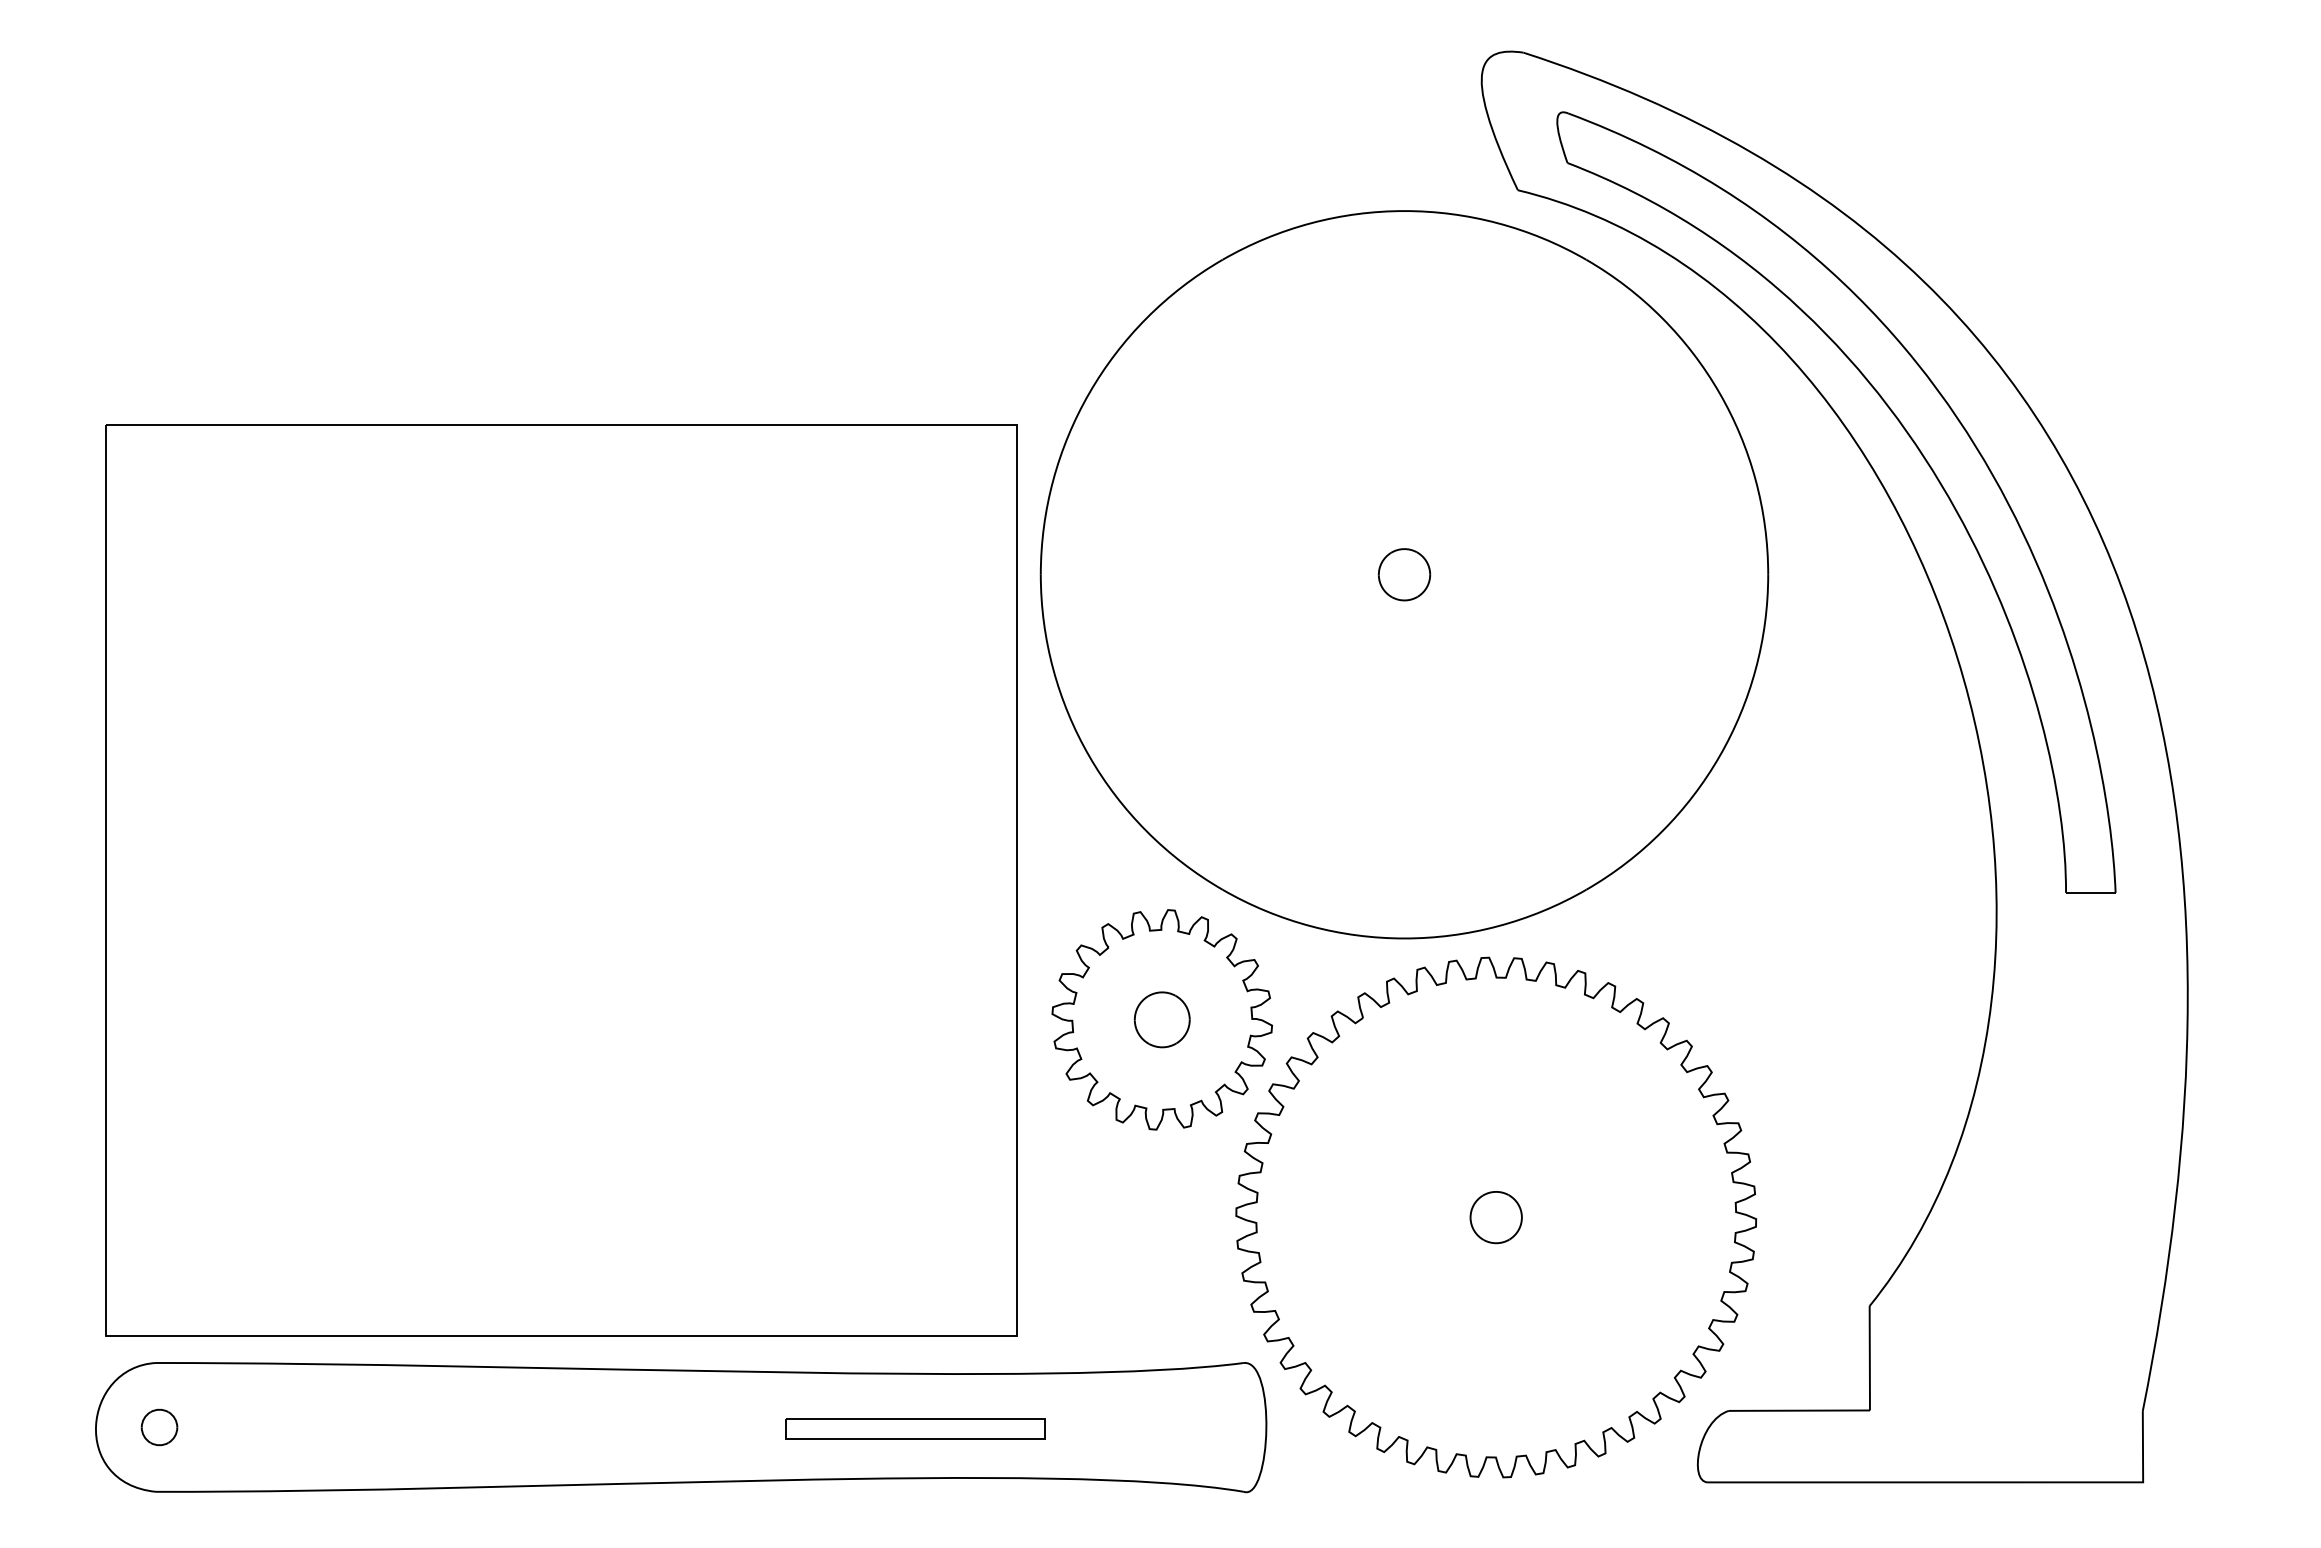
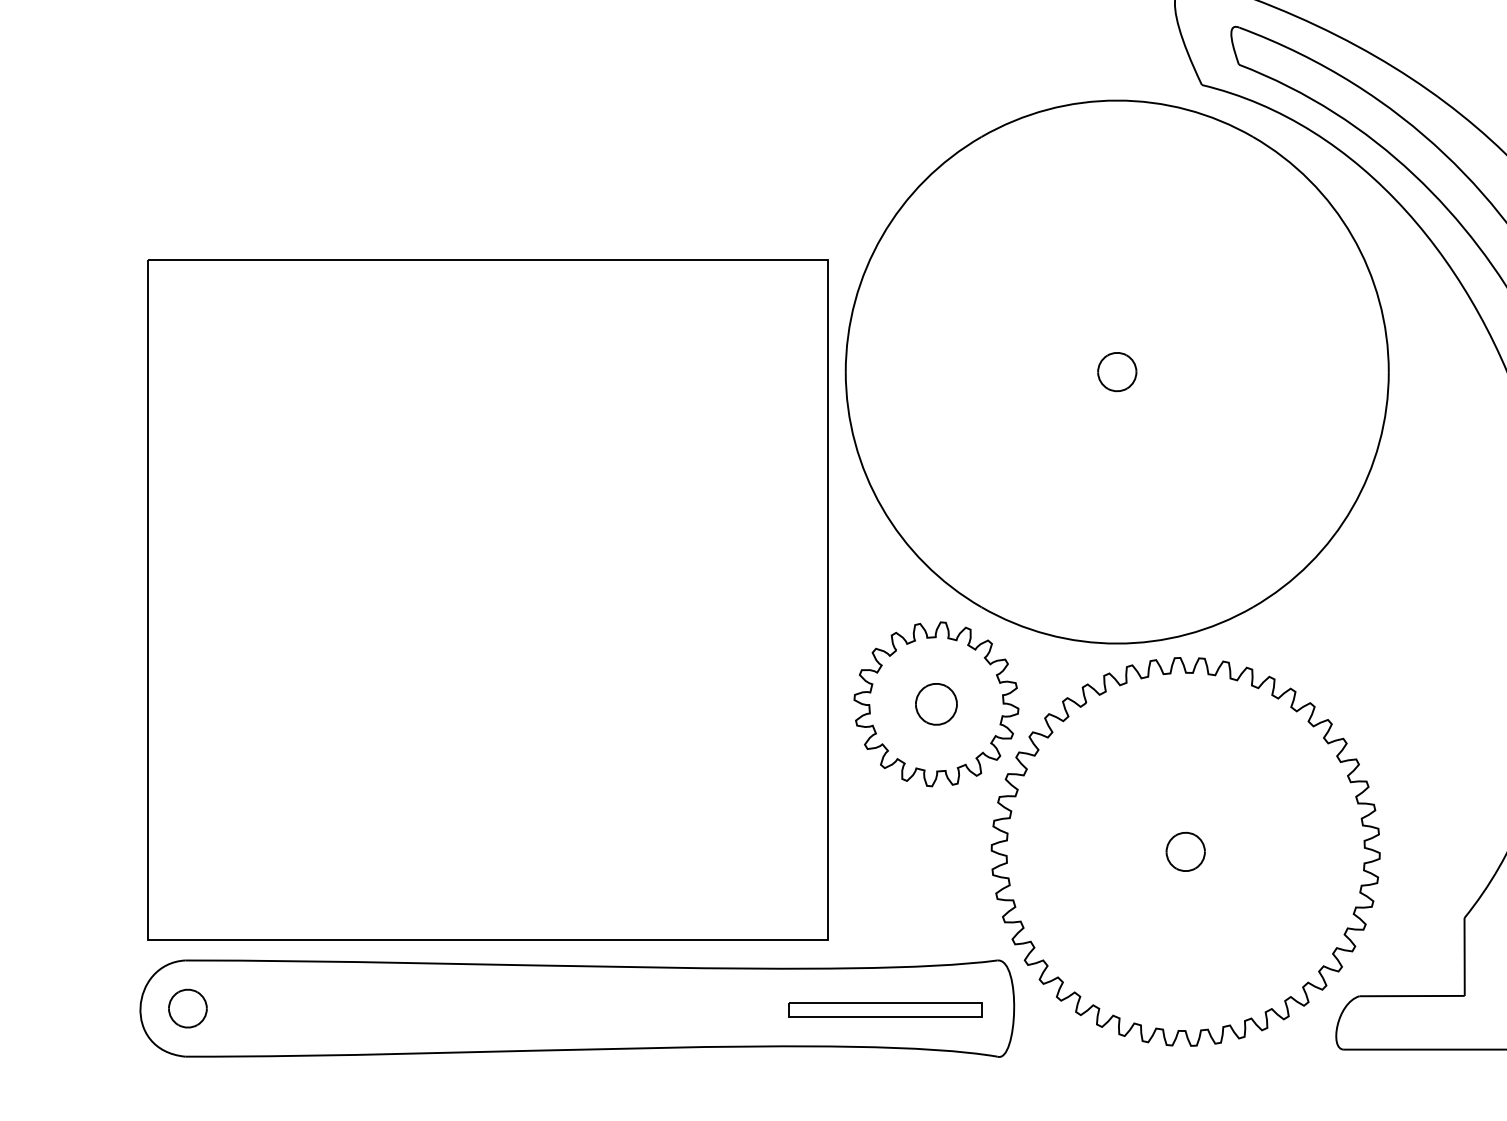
part: (159, 1427) -> (187, 1008), size x1.43
part: (915, 1428) -> (885, 1009), moved

